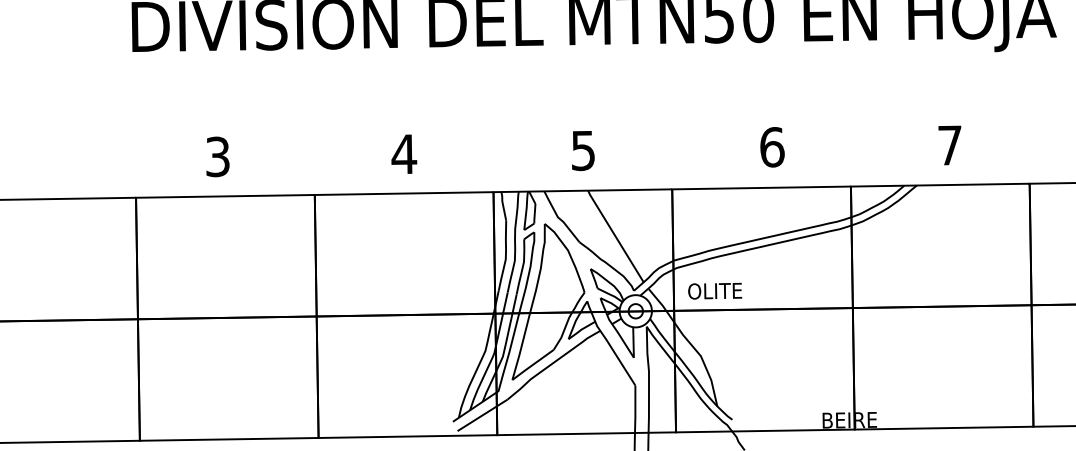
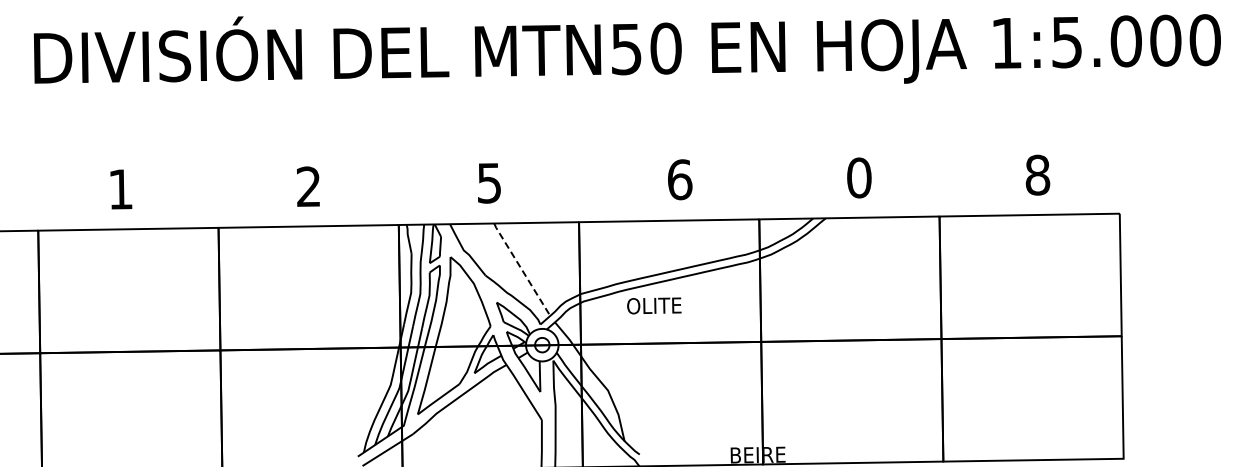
text: (950, 145) -> (859, 177), 7 -> 0
text: (403, 153) -> (308, 186), 4 -> 2
text: (217, 156) -> (120, 189), 3 -> 1
line: (615, 236) -> (521, 269), solid -> dashed
text: (715, 290) -> (654, 305), moved

